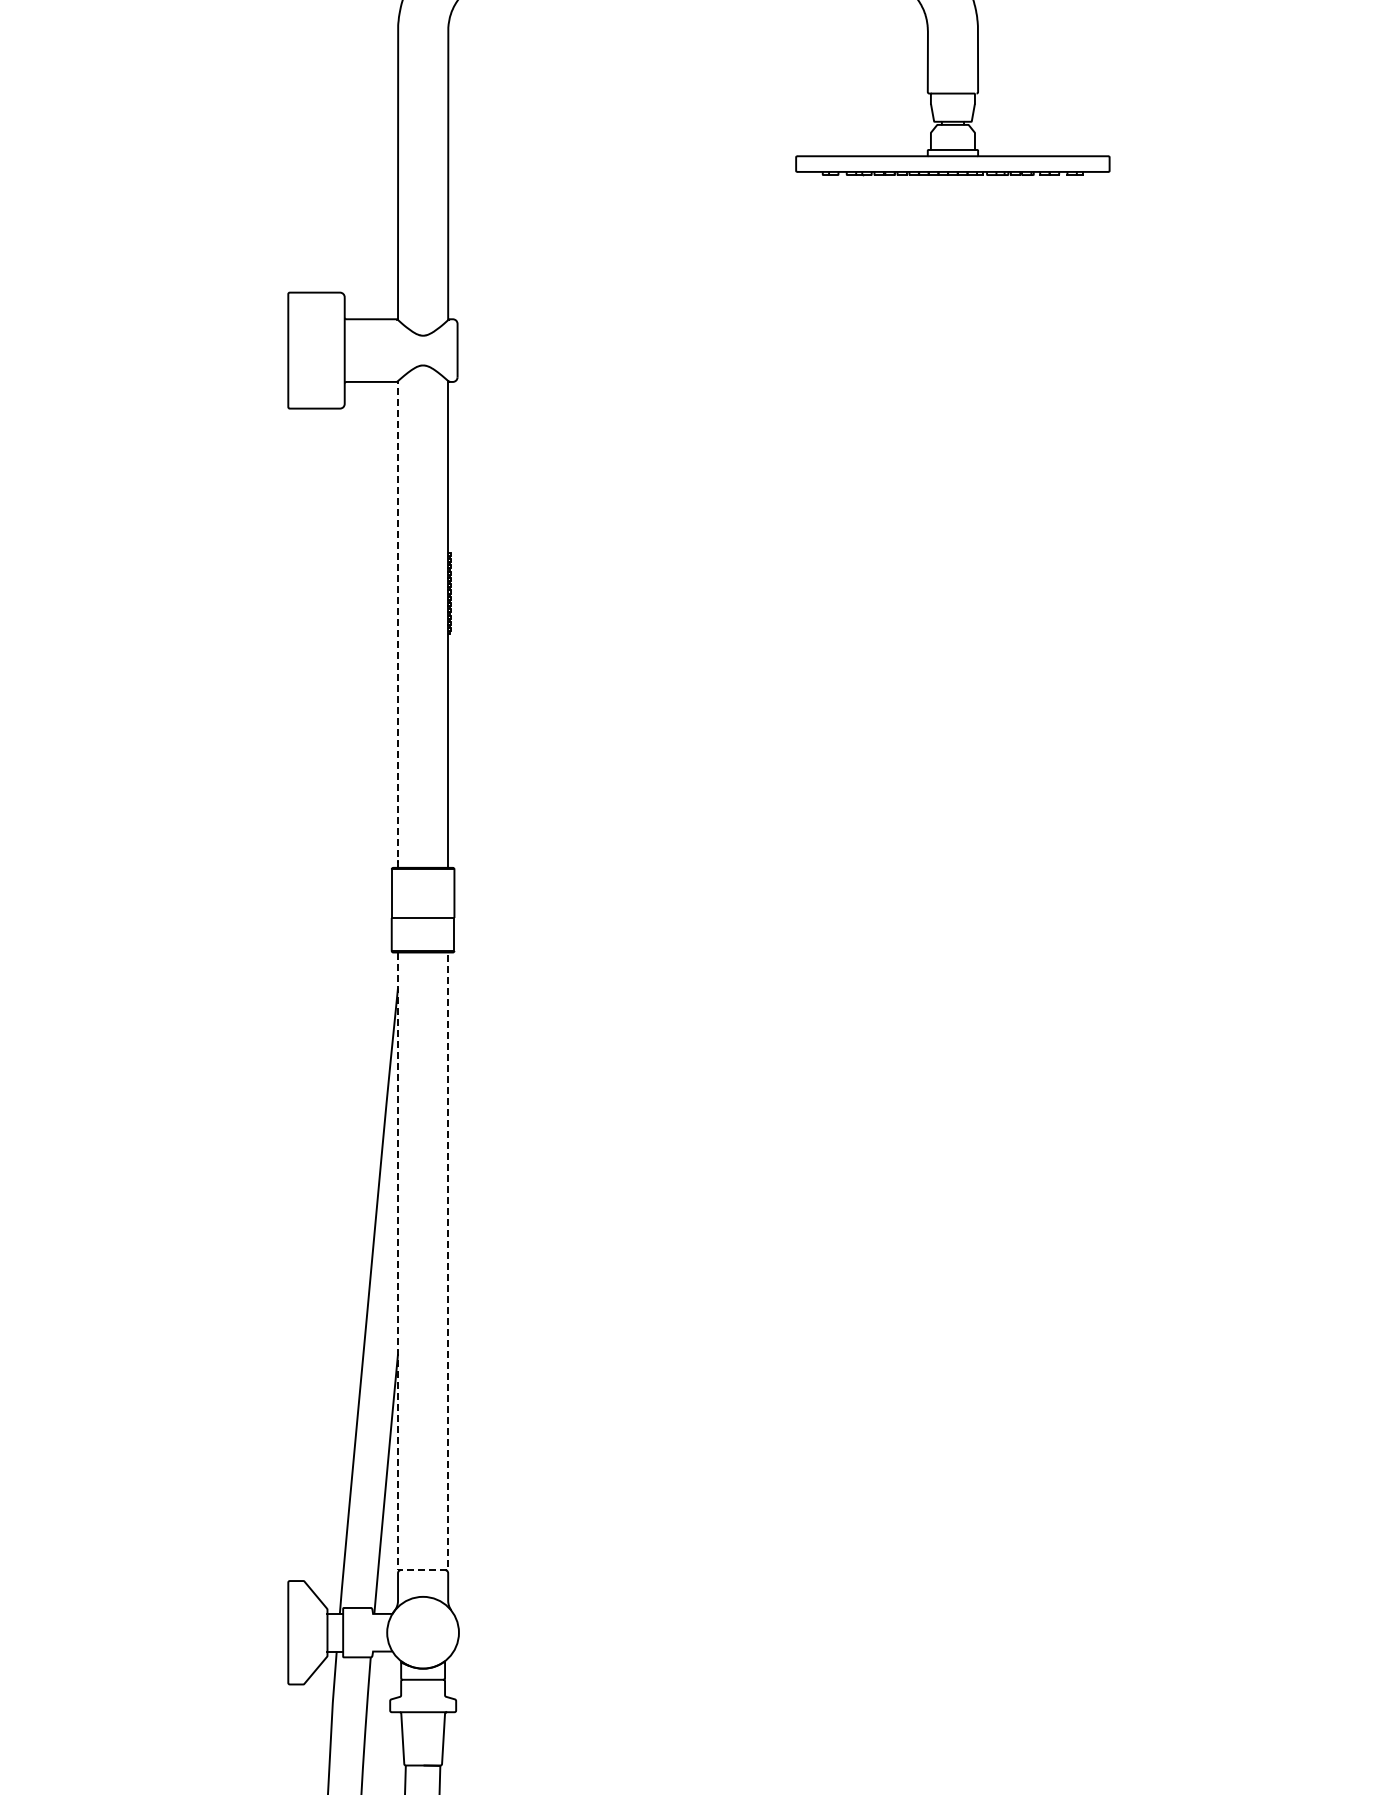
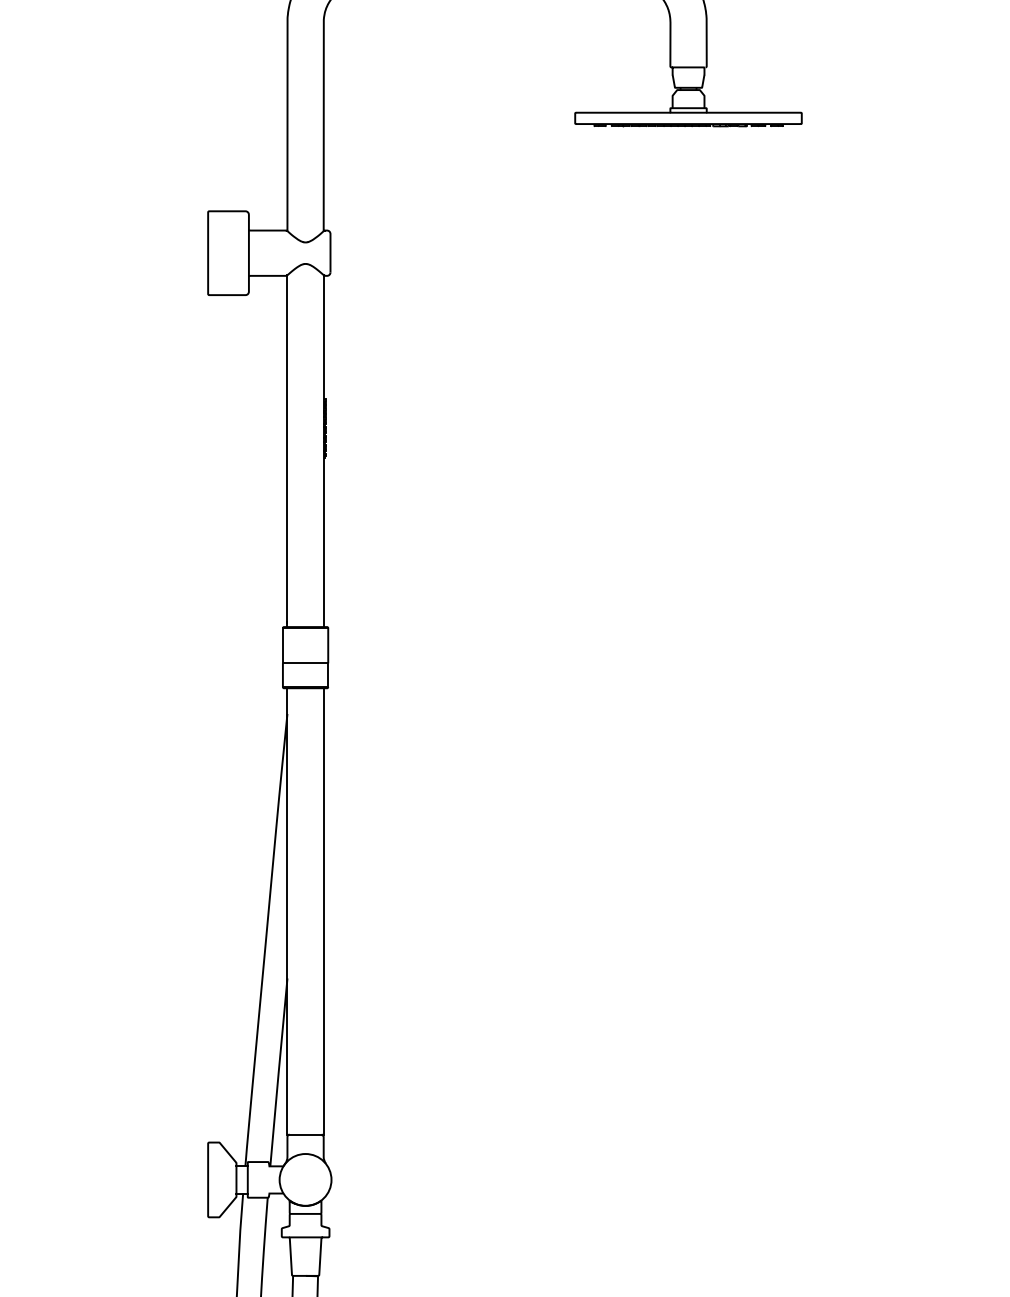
line: (398, 623) -> (287, 450), dashed -> solid
line: (423, 1570) -> (305, 1134), dashed -> solid

